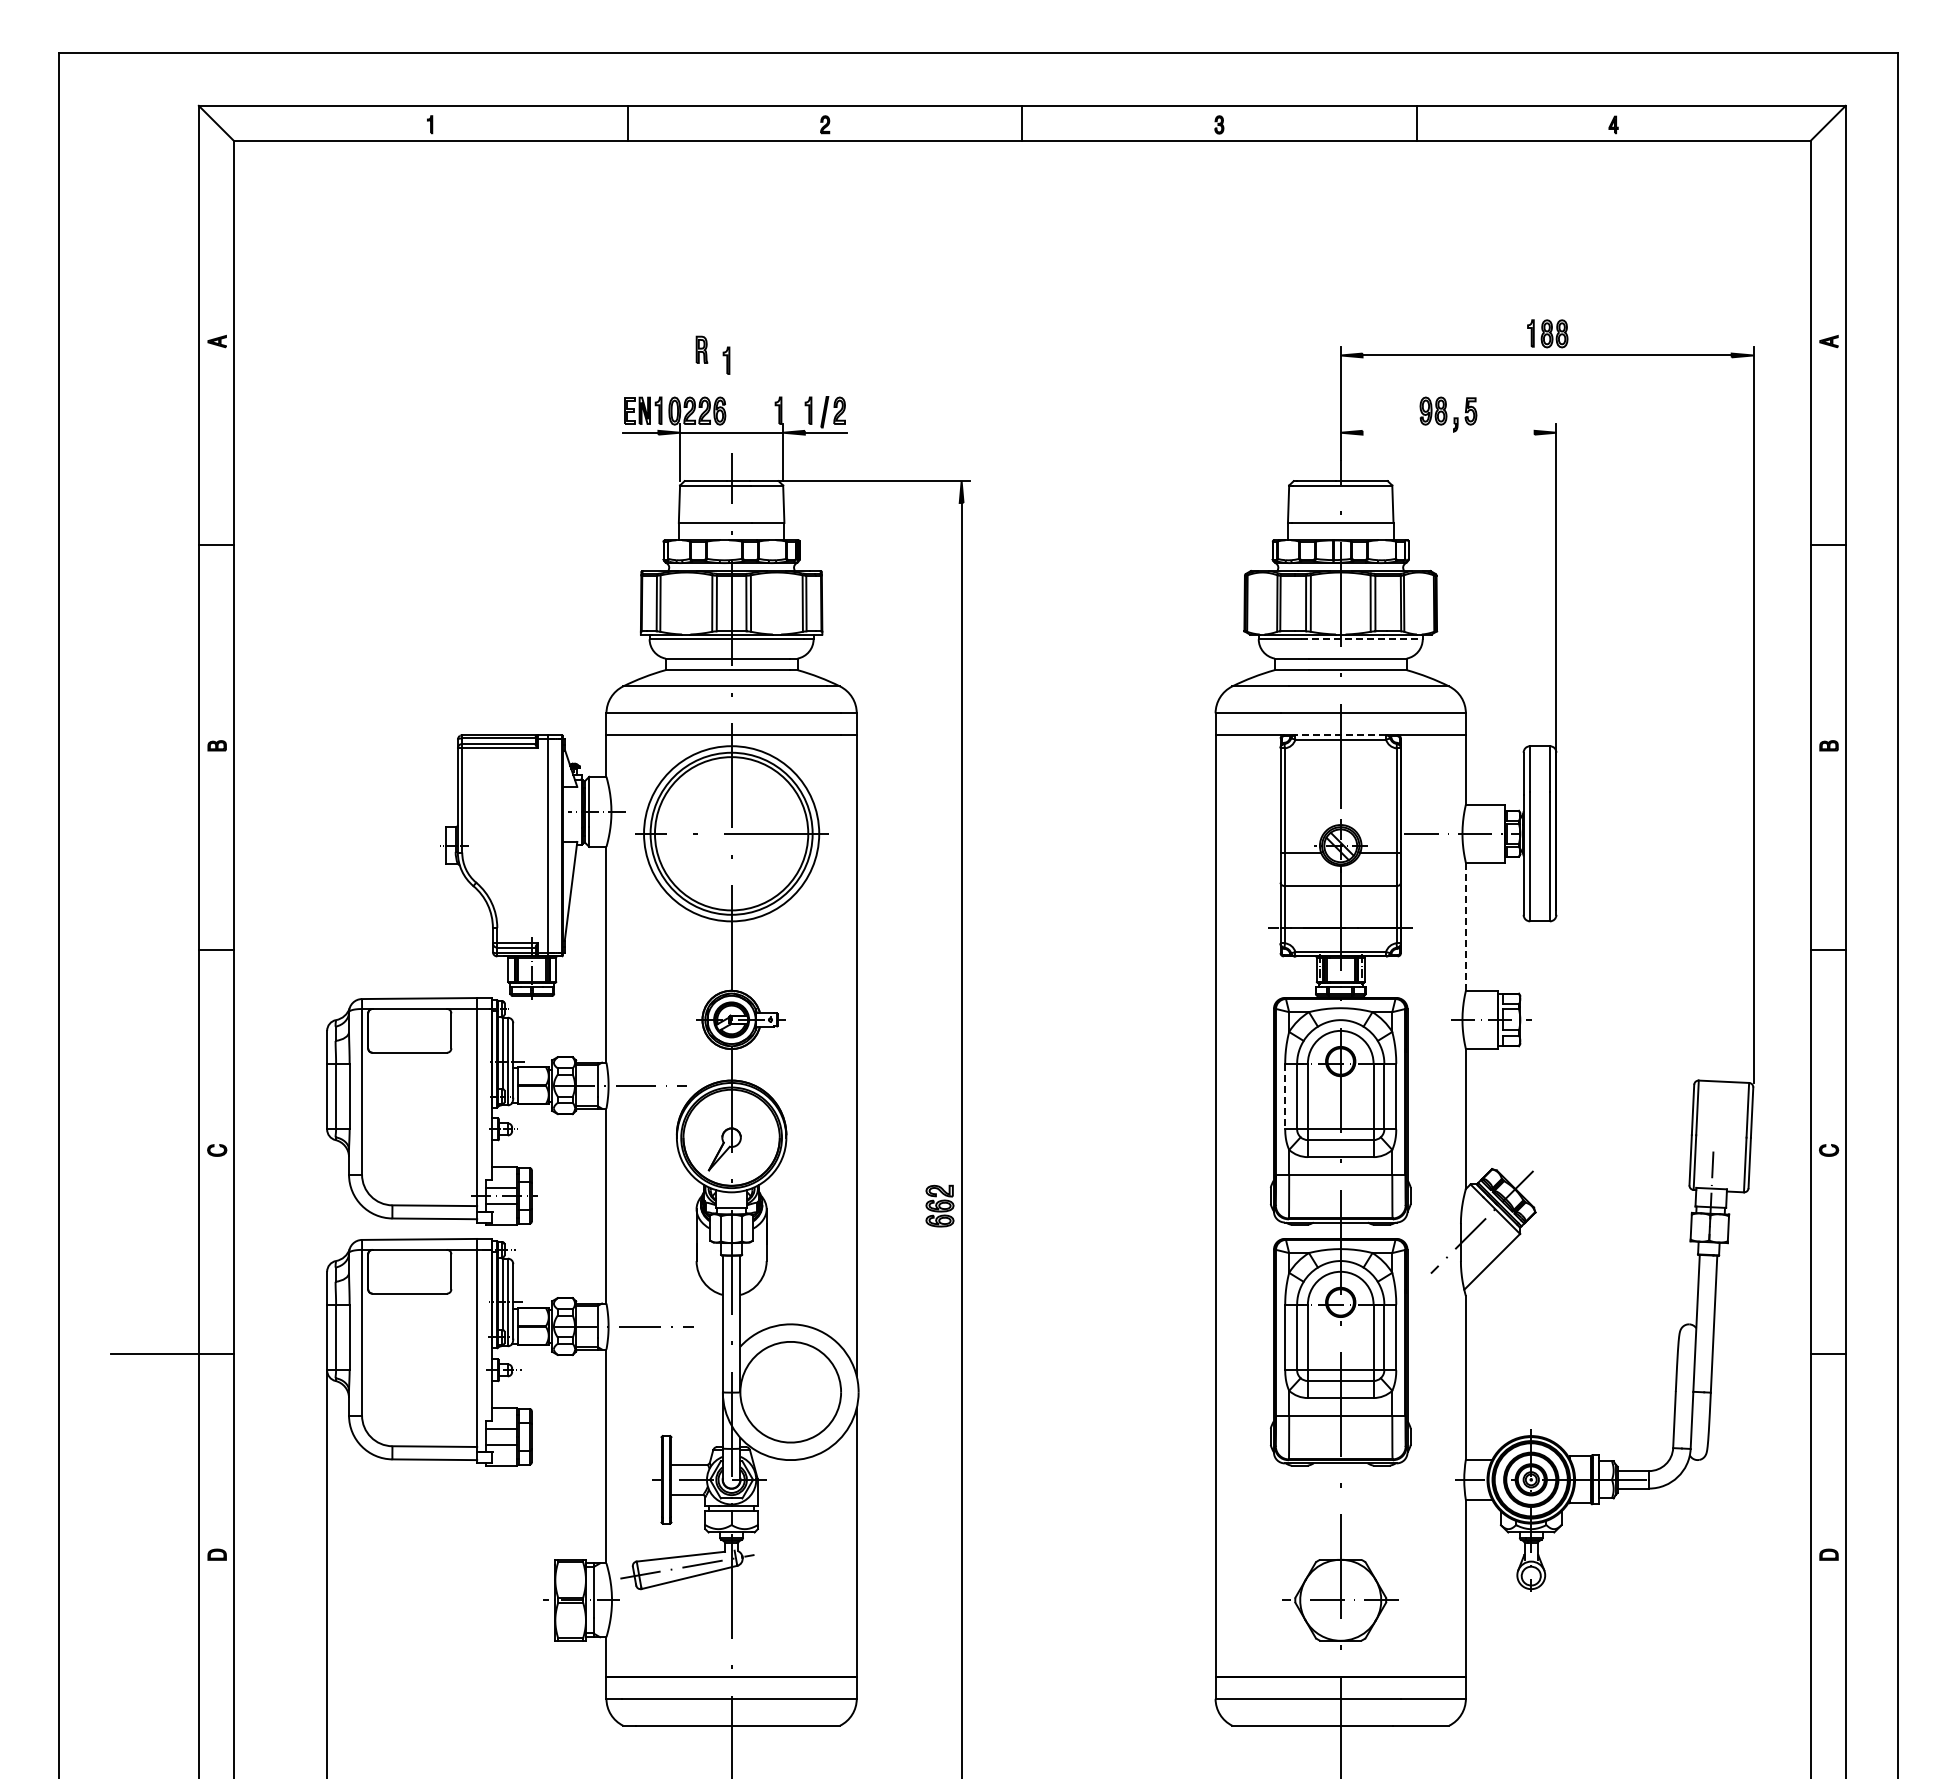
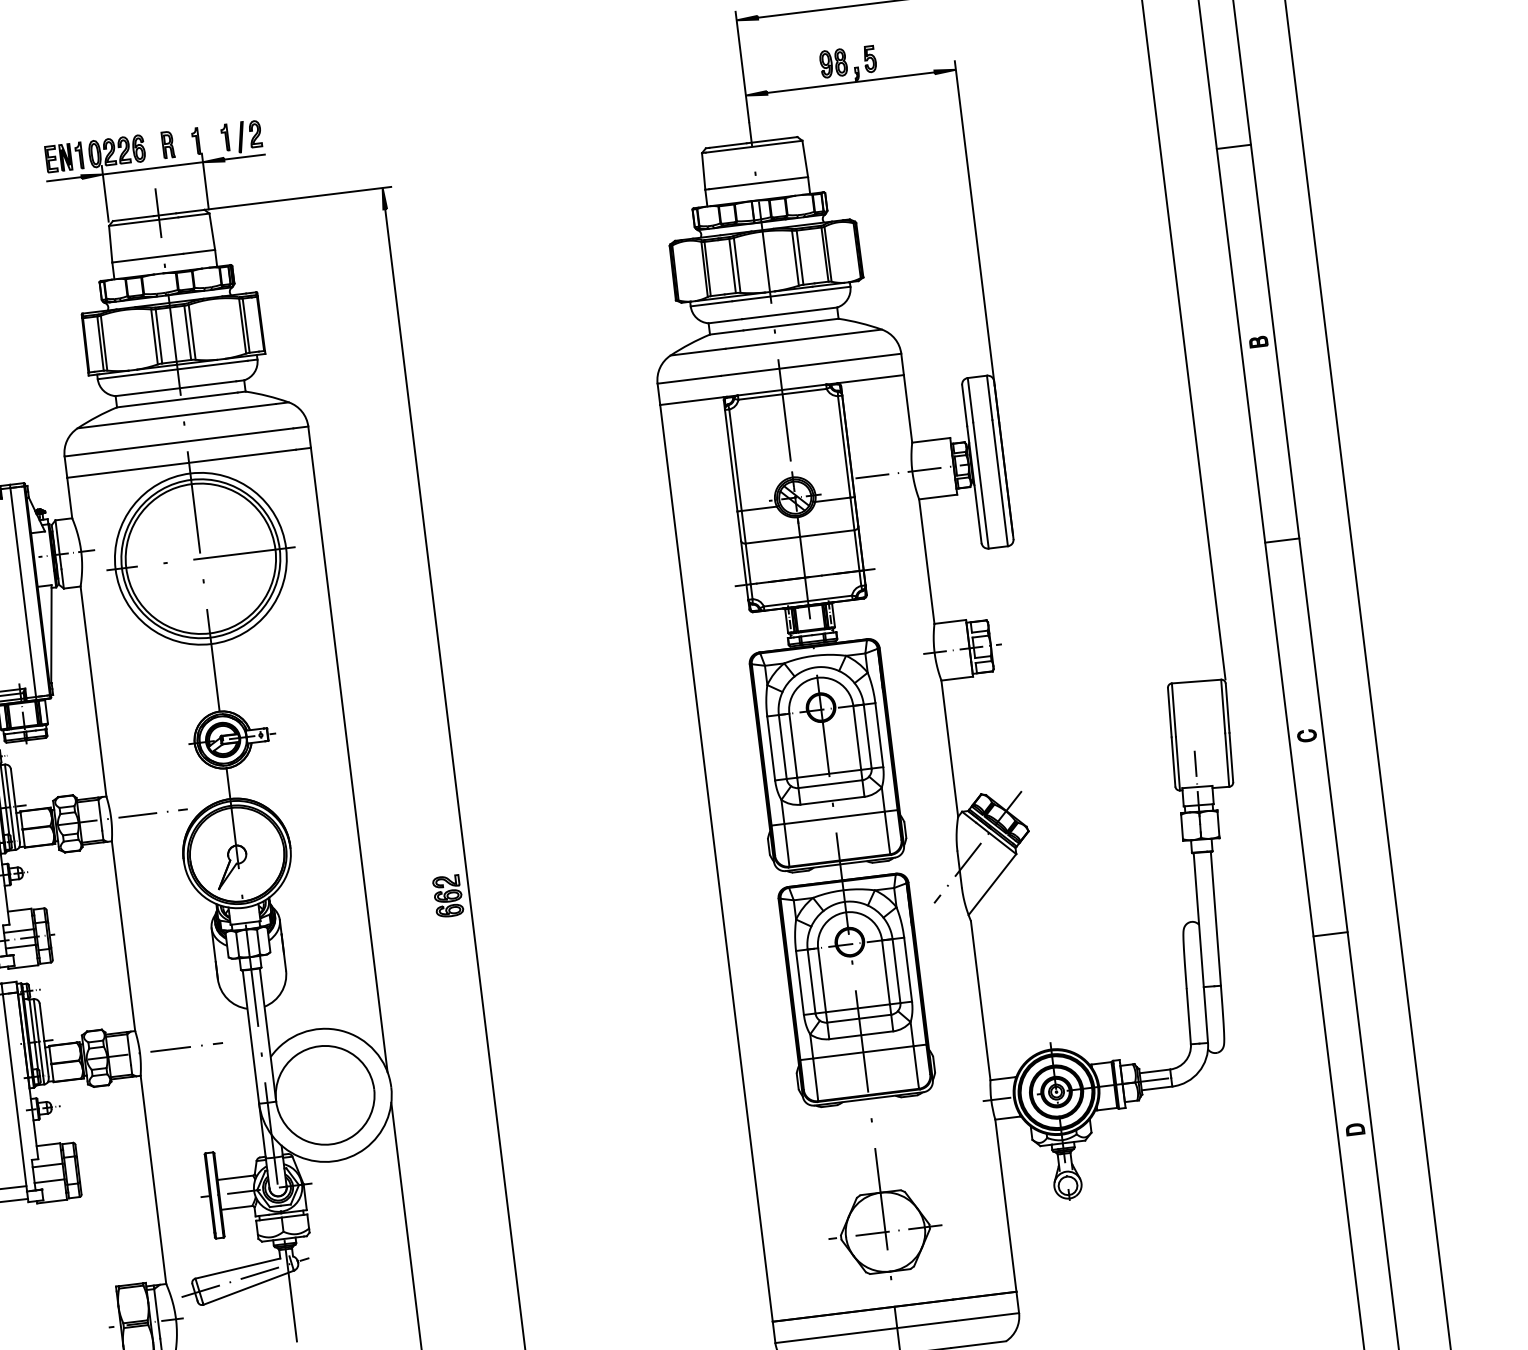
part: (701, 349) -> (167, 144), moved
part: (726, 360) -> (139, 98), removed
line: (1448, 432) -> (850, 82), added
line: (1362, 639) -> (791, 294), dashed -> solid
line: (1340, 735) -> (781, 390), dashed -> solid
line: (1465, 926) -> (926, 561), dashed -> solid
line: (1285, 1096) -> (771, 748), dashed -> solid

